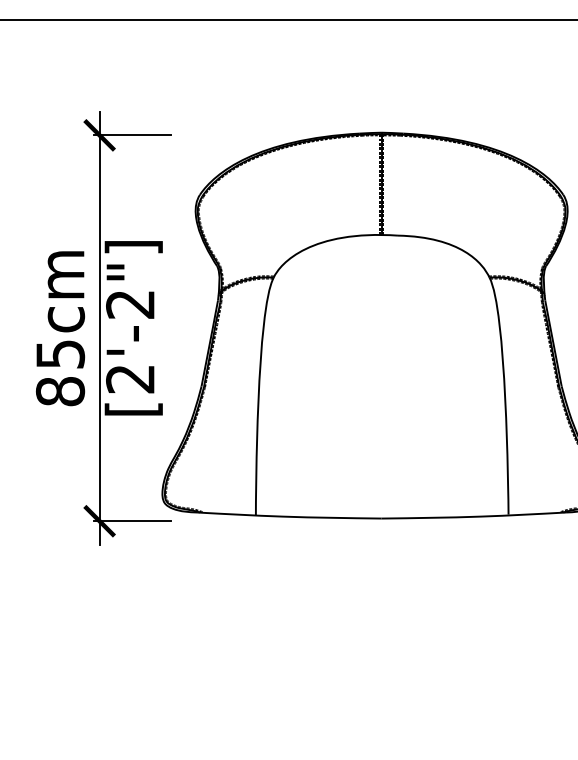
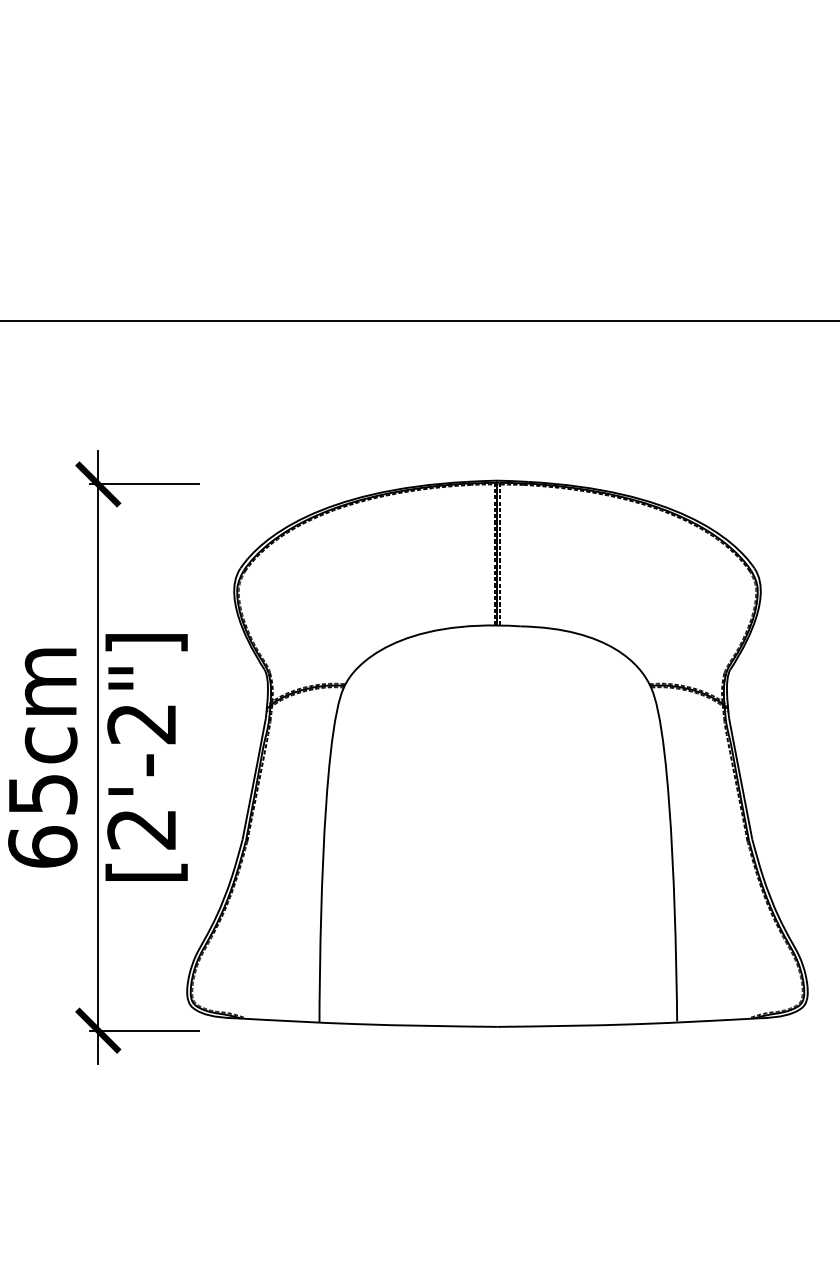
text: (60, 391) -> (42, 846), 85cm -> 65cm

